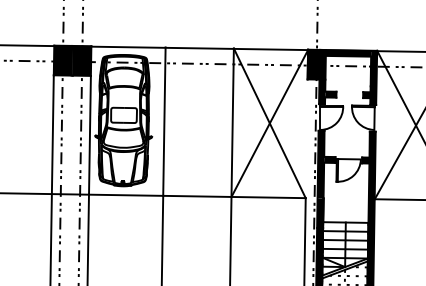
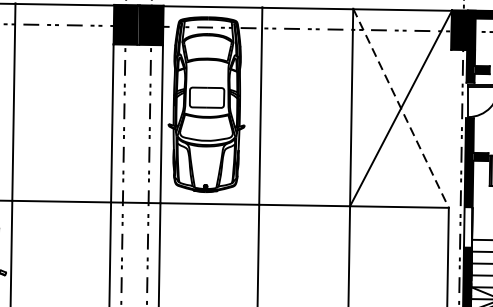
line: (269, 123) -> (400, 108), solid -> dashed
fill: (320, 213) -> (468, 228), removed

